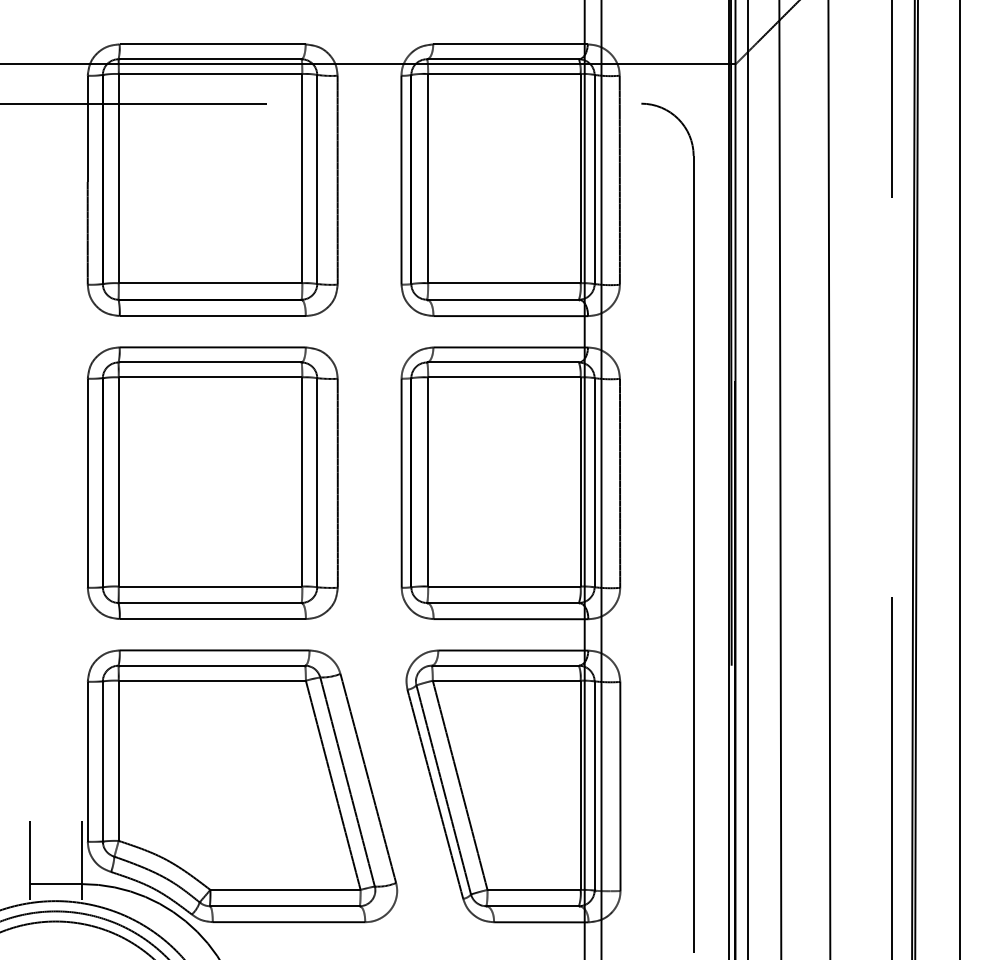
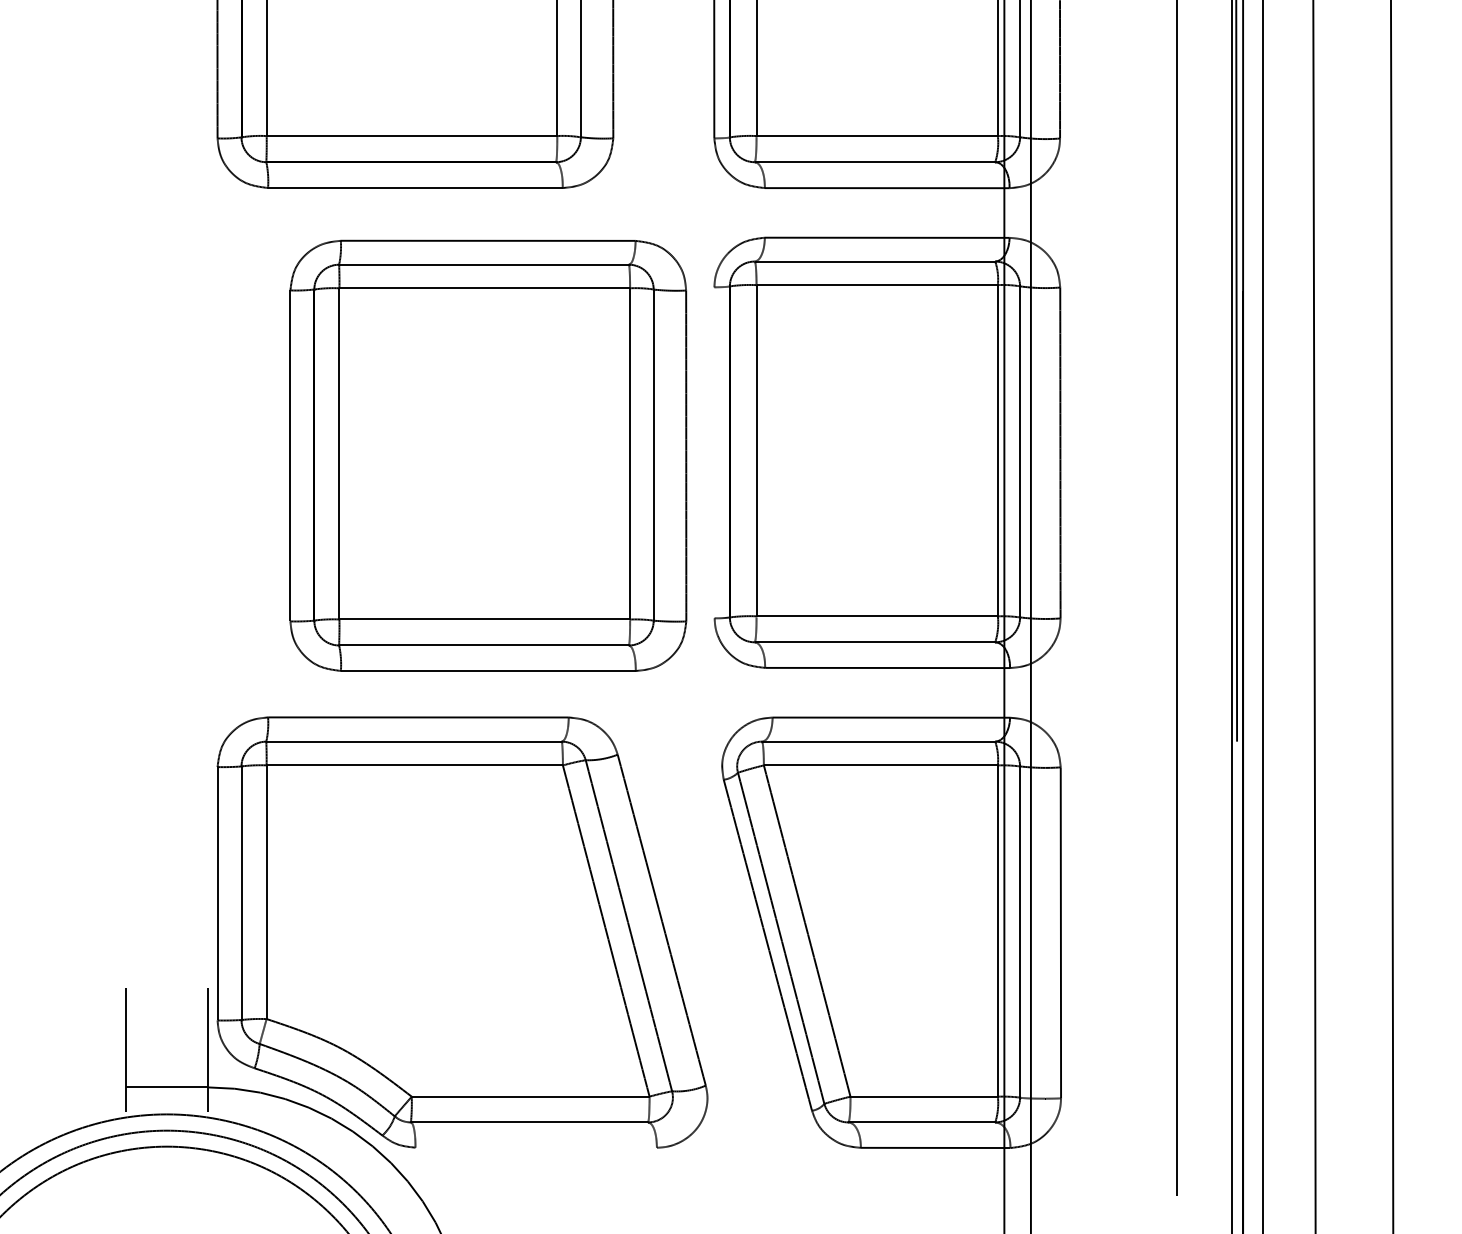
part: (212, 482) -> (487, 454), moved
line: (401, 482) -> (714, 451), removed
line: (288, 922) -> (535, 1148), removed

